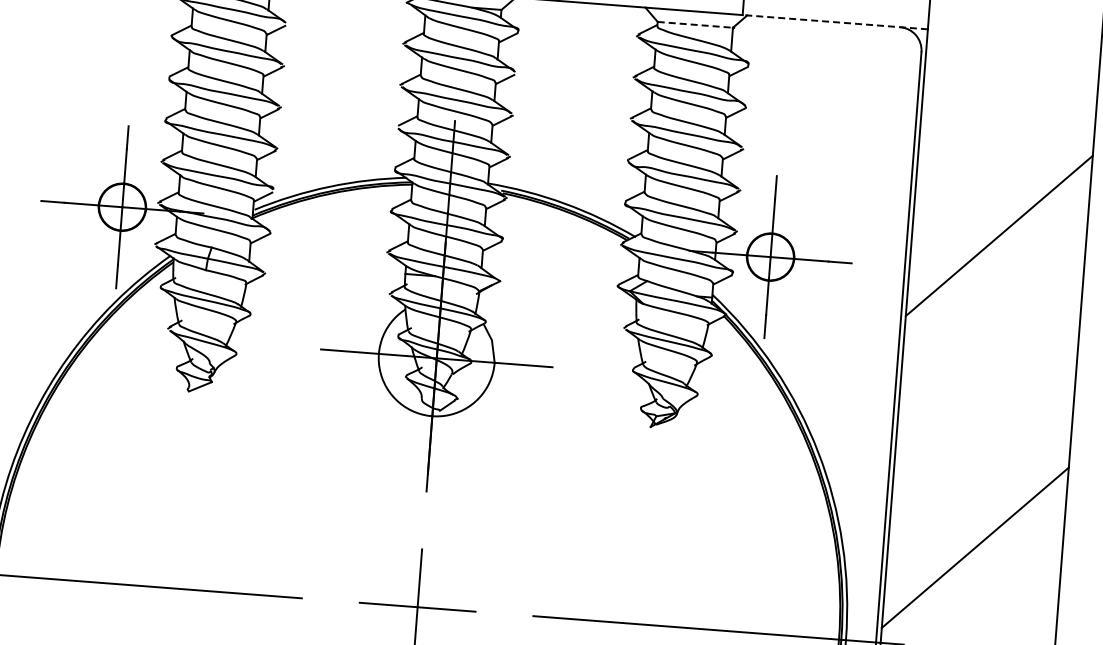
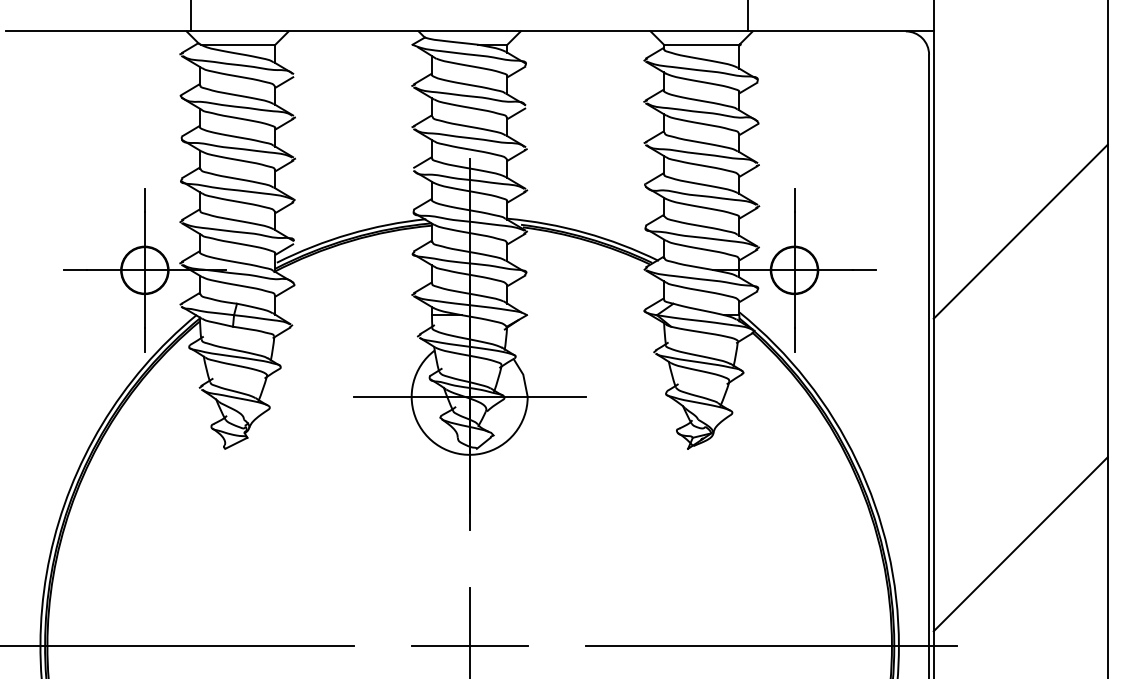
line: (834, 22) -> (840, 31), dashed -> solid
line: (695, 24) -> (701, 44), dashed -> solid

